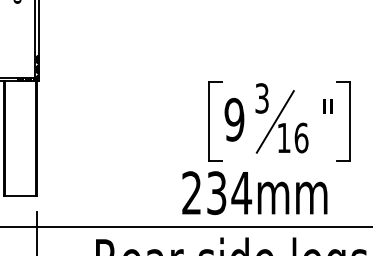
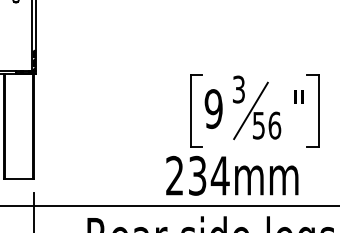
text: (283, 138) -> (258, 126), 16 -> 56

